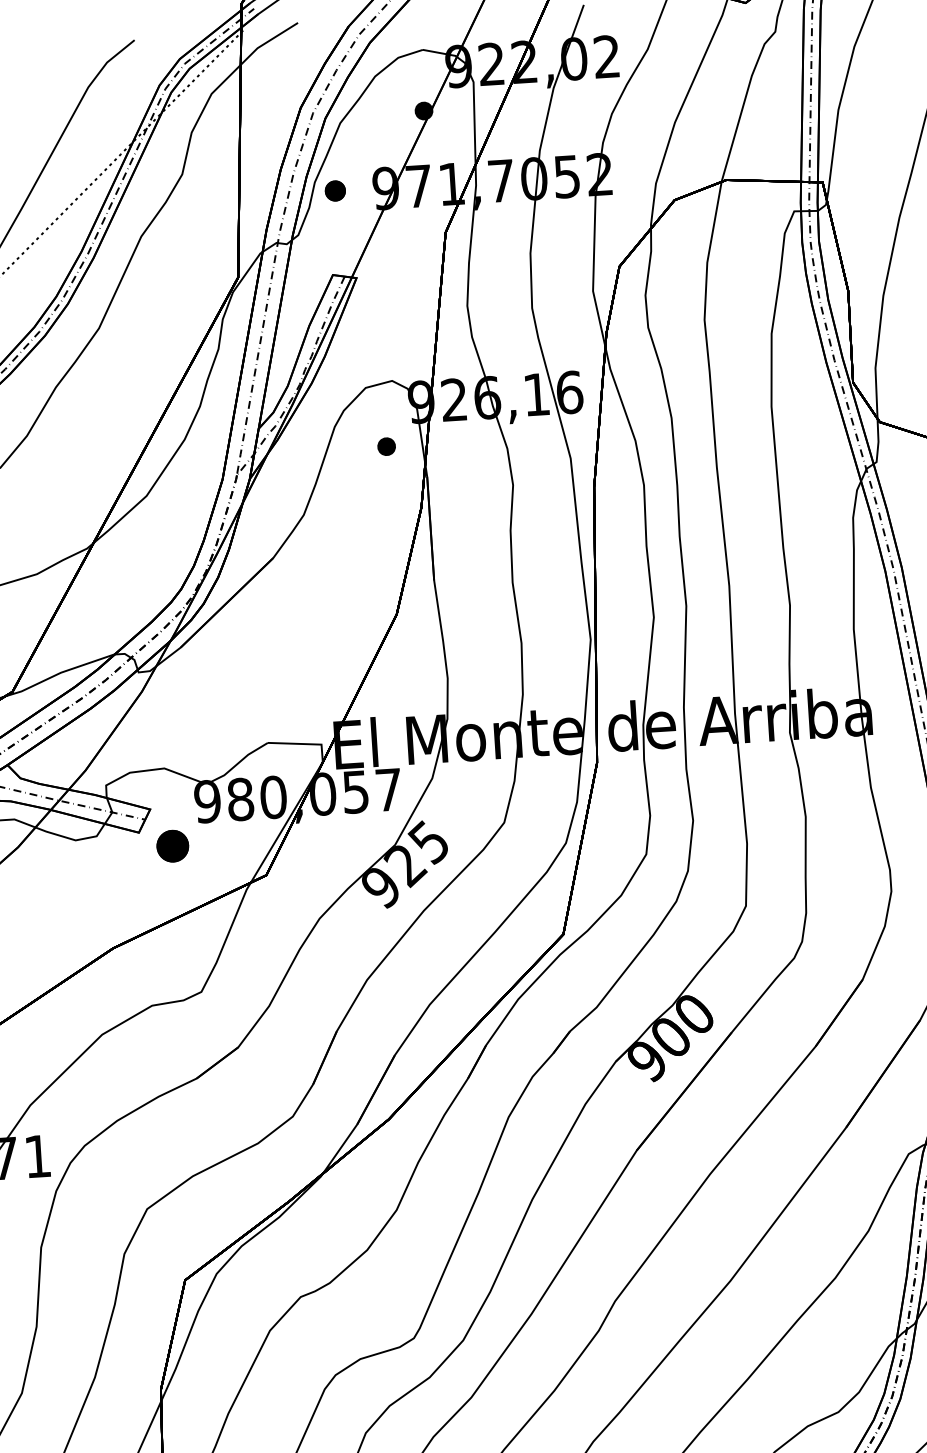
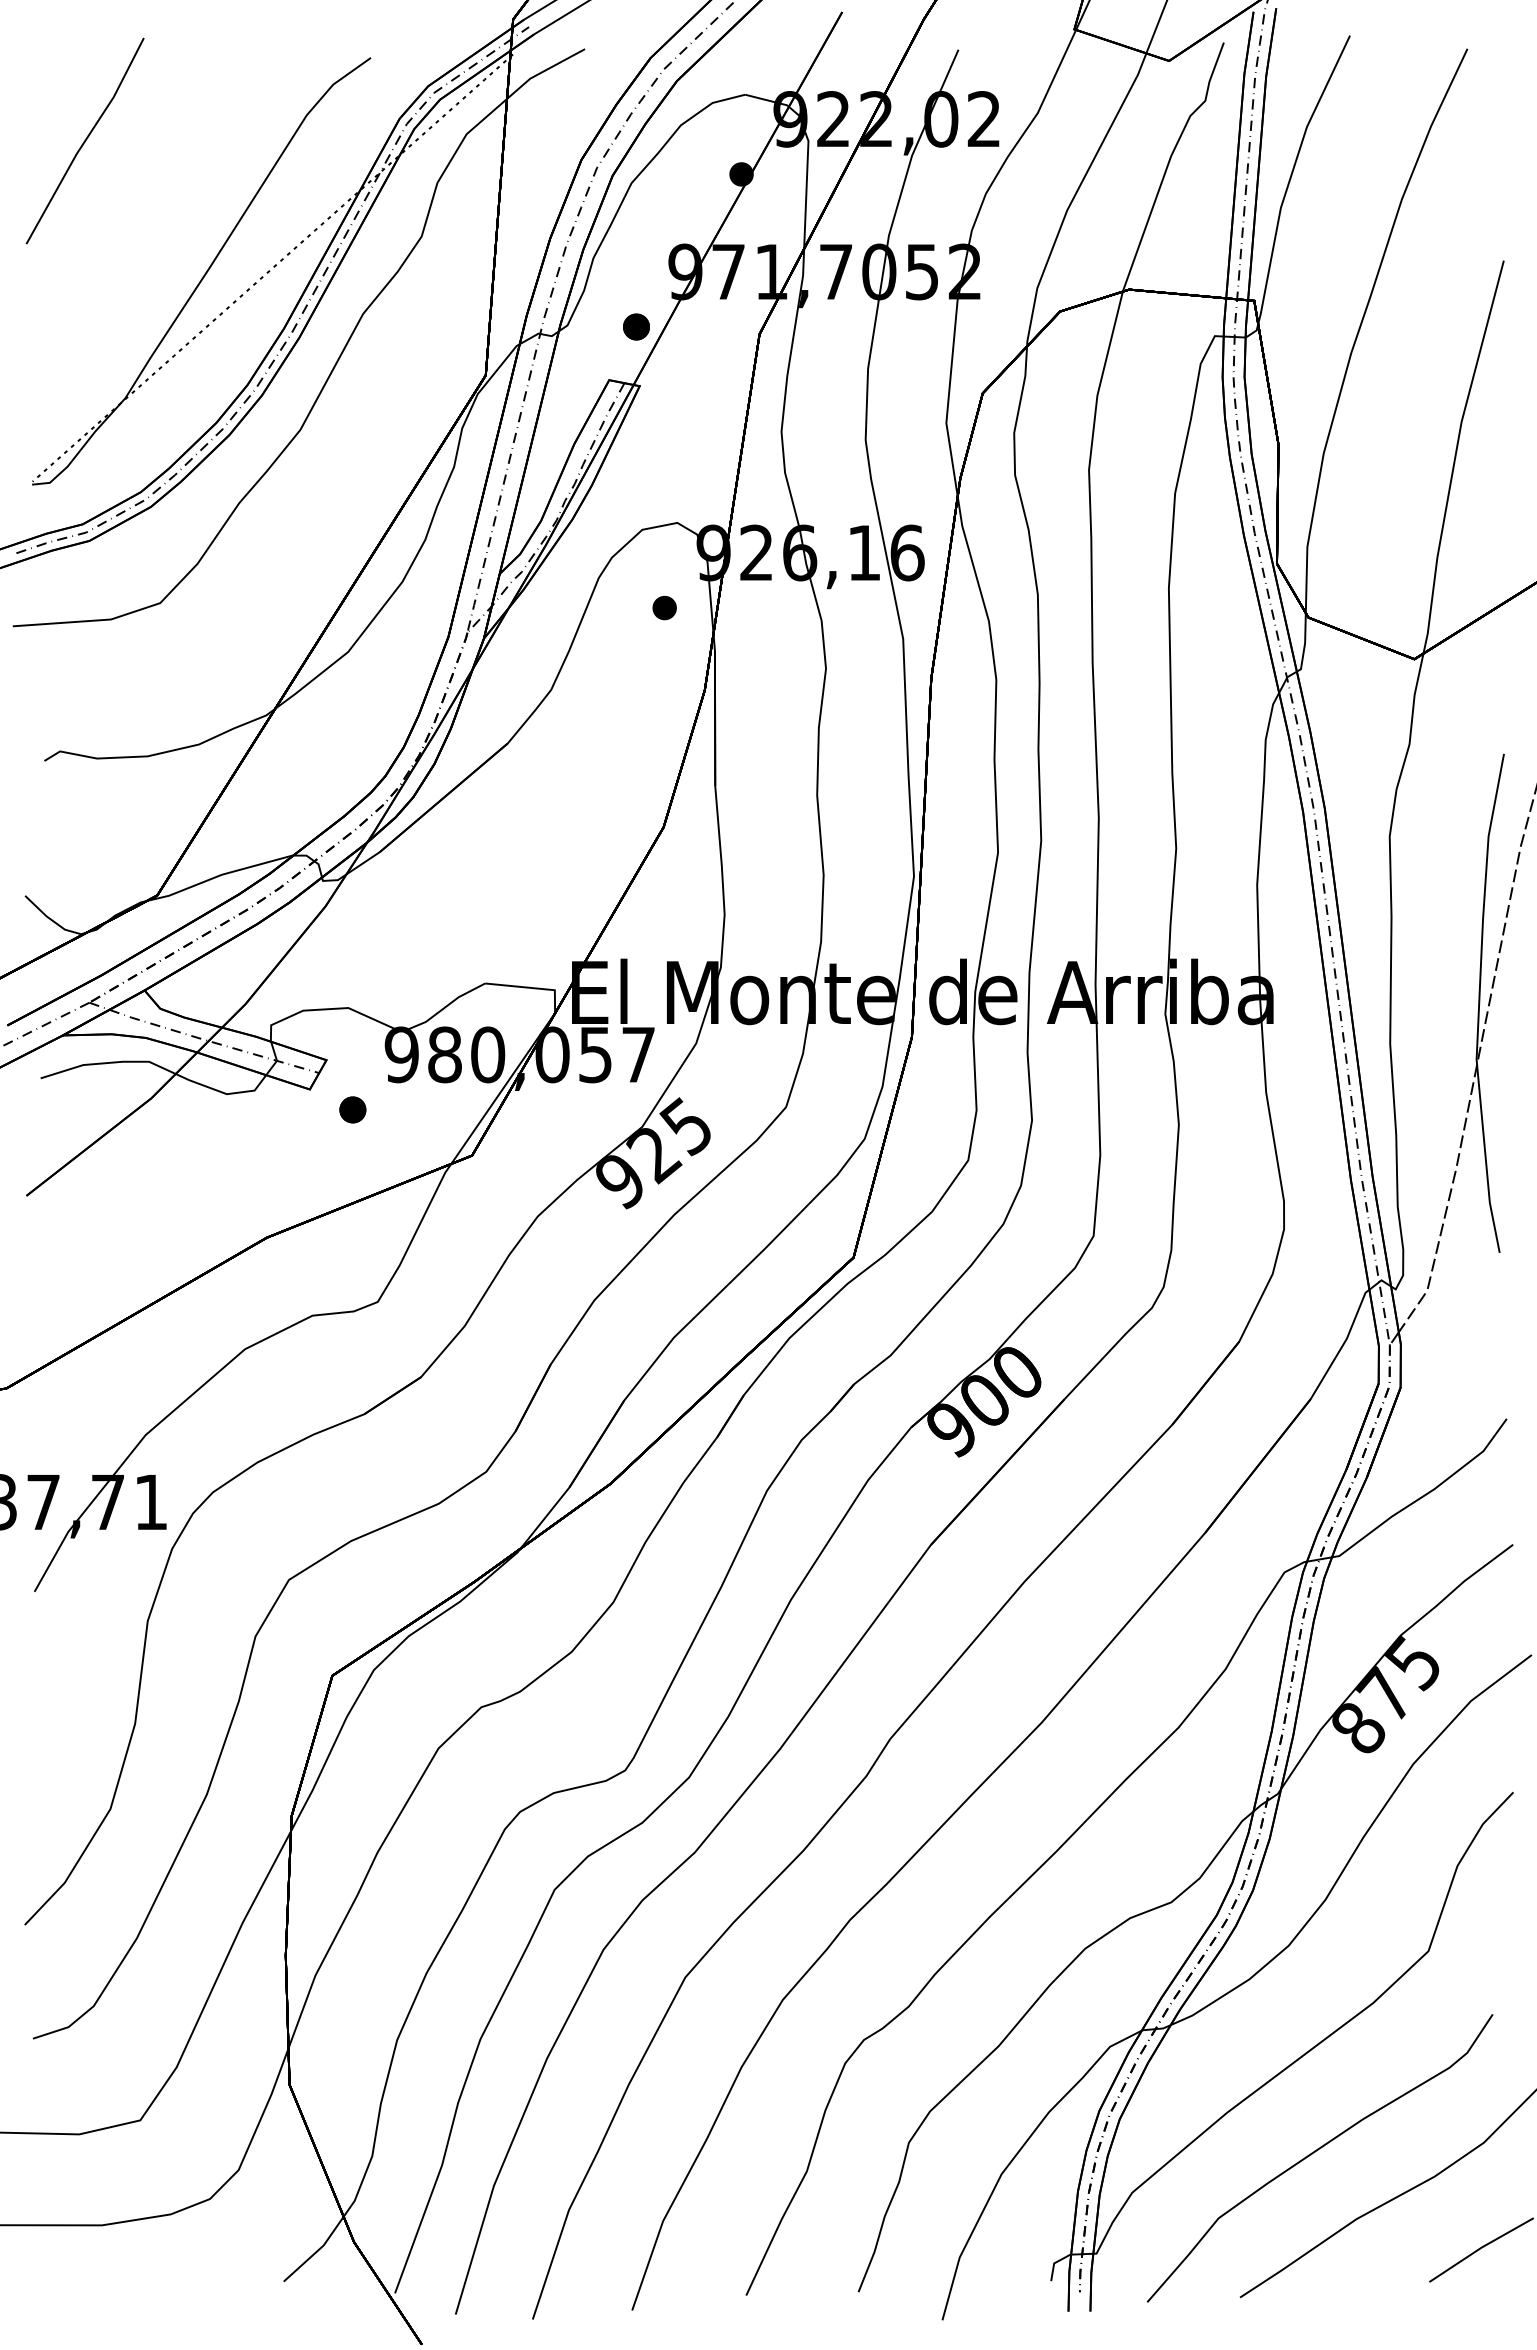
part: (335, 190) -> (636, 326), moved
part: (172, 845) -> (352, 1109), size x0.62

